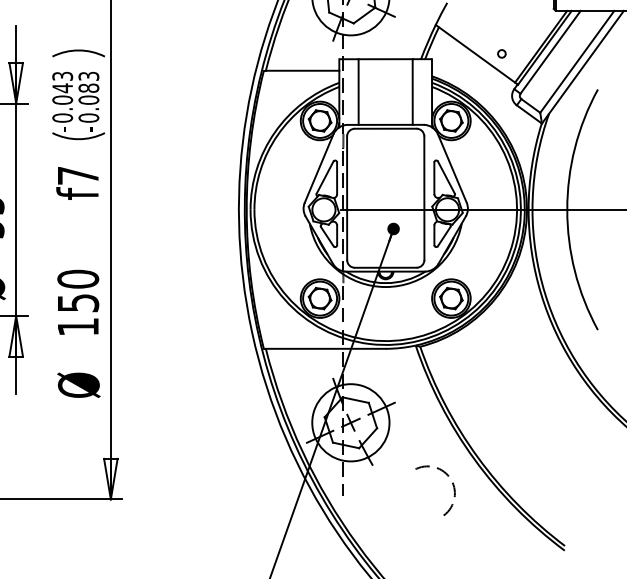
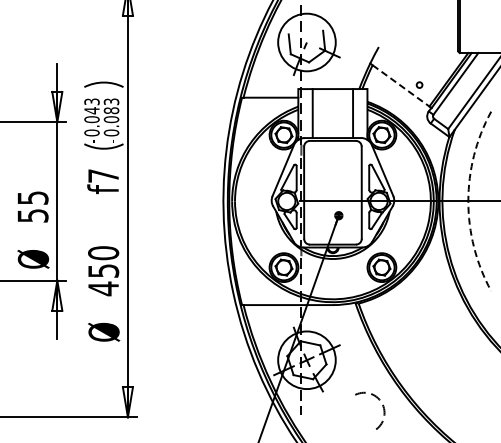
line: (478, 55) -> (402, 86), solid -> dashed
arc: (567, 209) -> (468, 201), solid -> dashed
text: (78, 326) -> (103, 288), 150 -> 450

